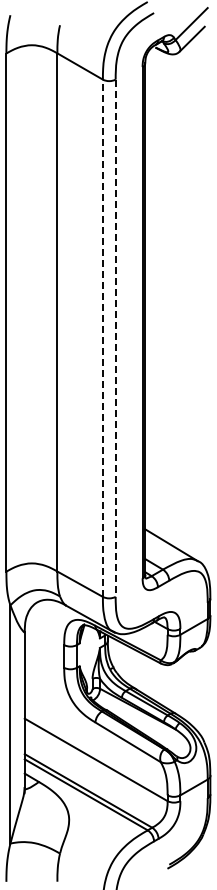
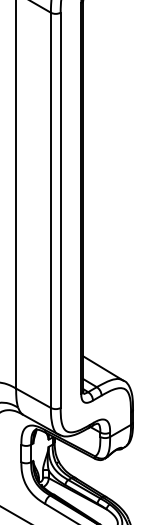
line: (102, 338) -> (50, 210), dashed -> solid
line: (115, 338) -> (60, 210), dashed -> solid

